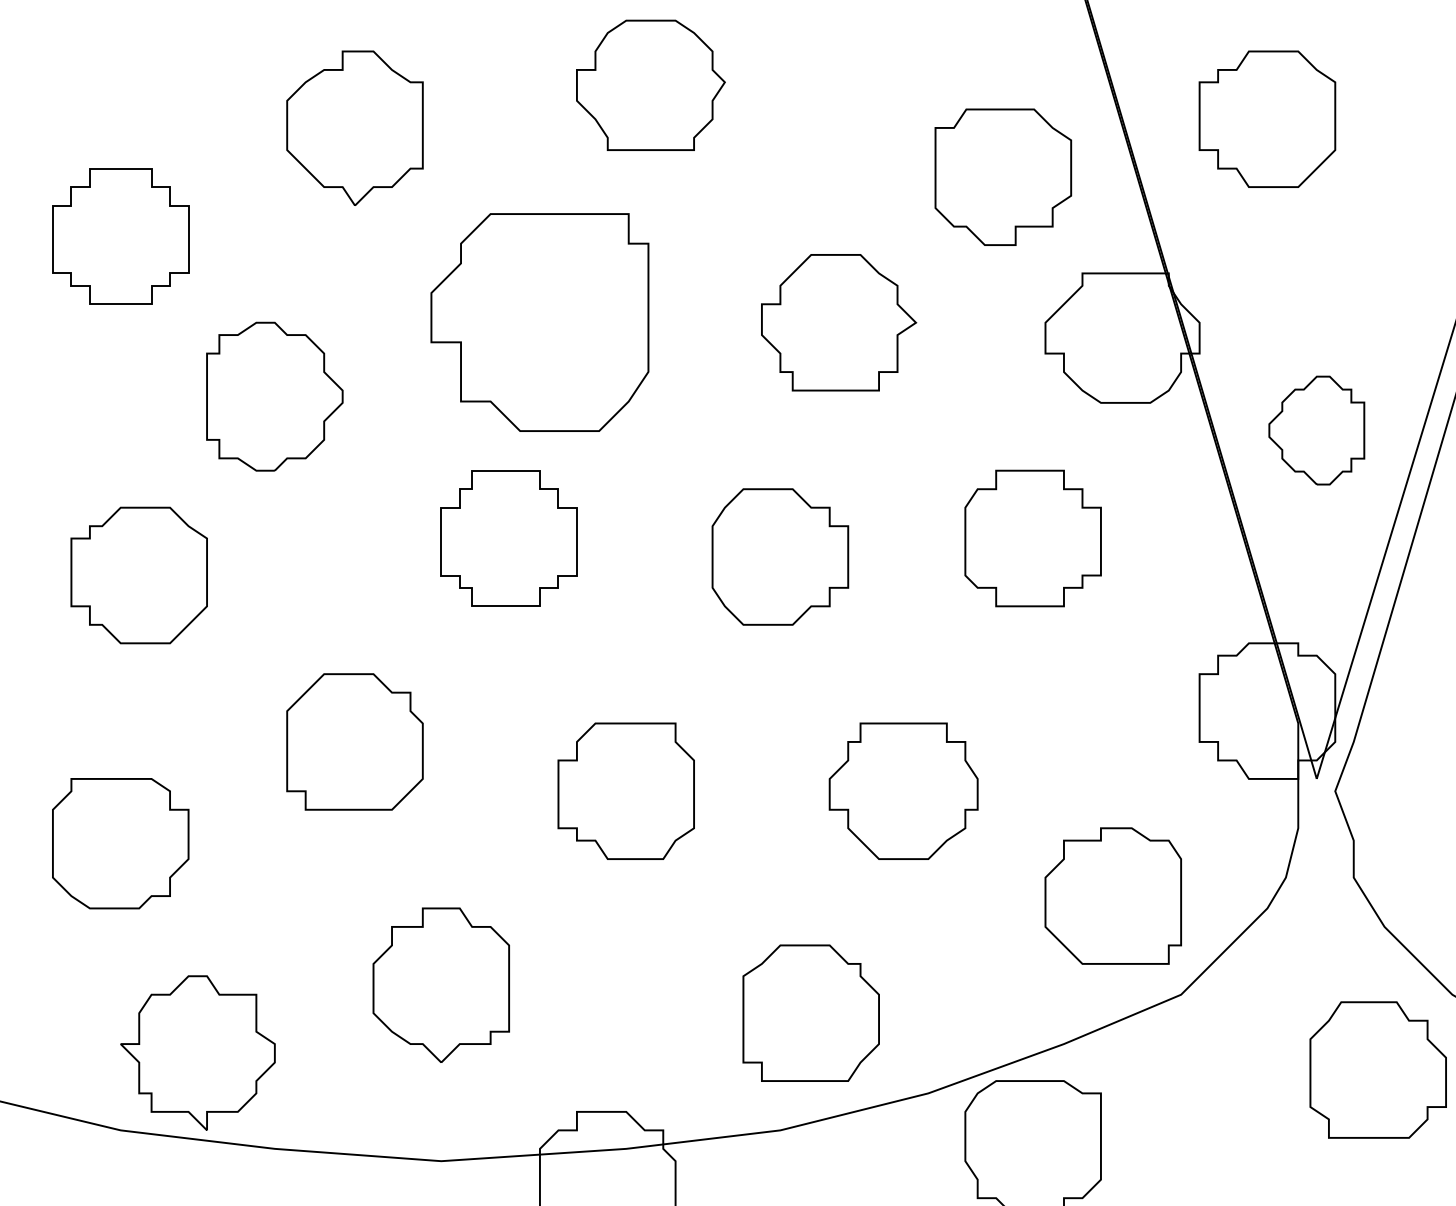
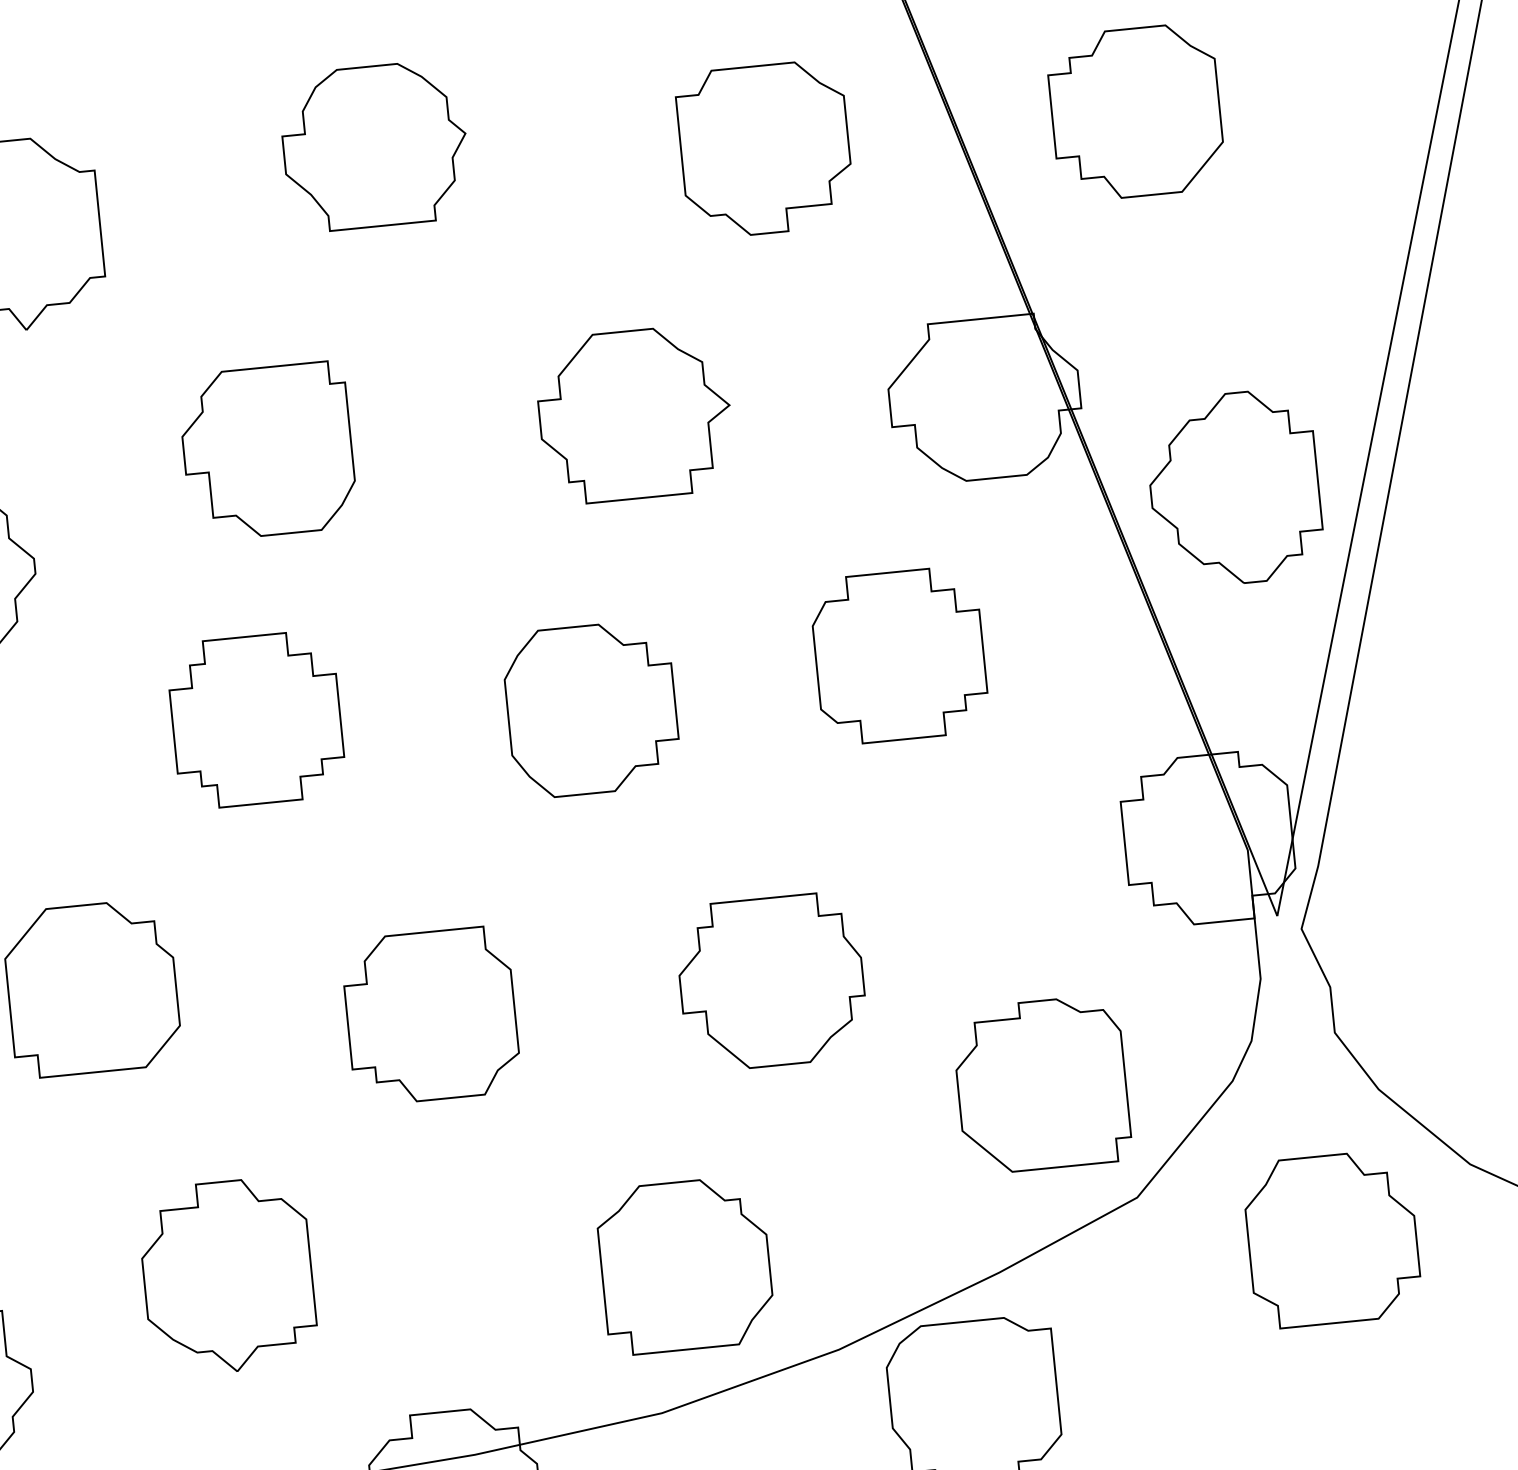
part: (1003, 176) -> (765, 148), moved
part: (539, 322) -> (267, 451), size x0.62
part: (1316, 430) -> (1234, 488), size x1.43
part: (1377, 1069) -> (1331, 1238), moved

